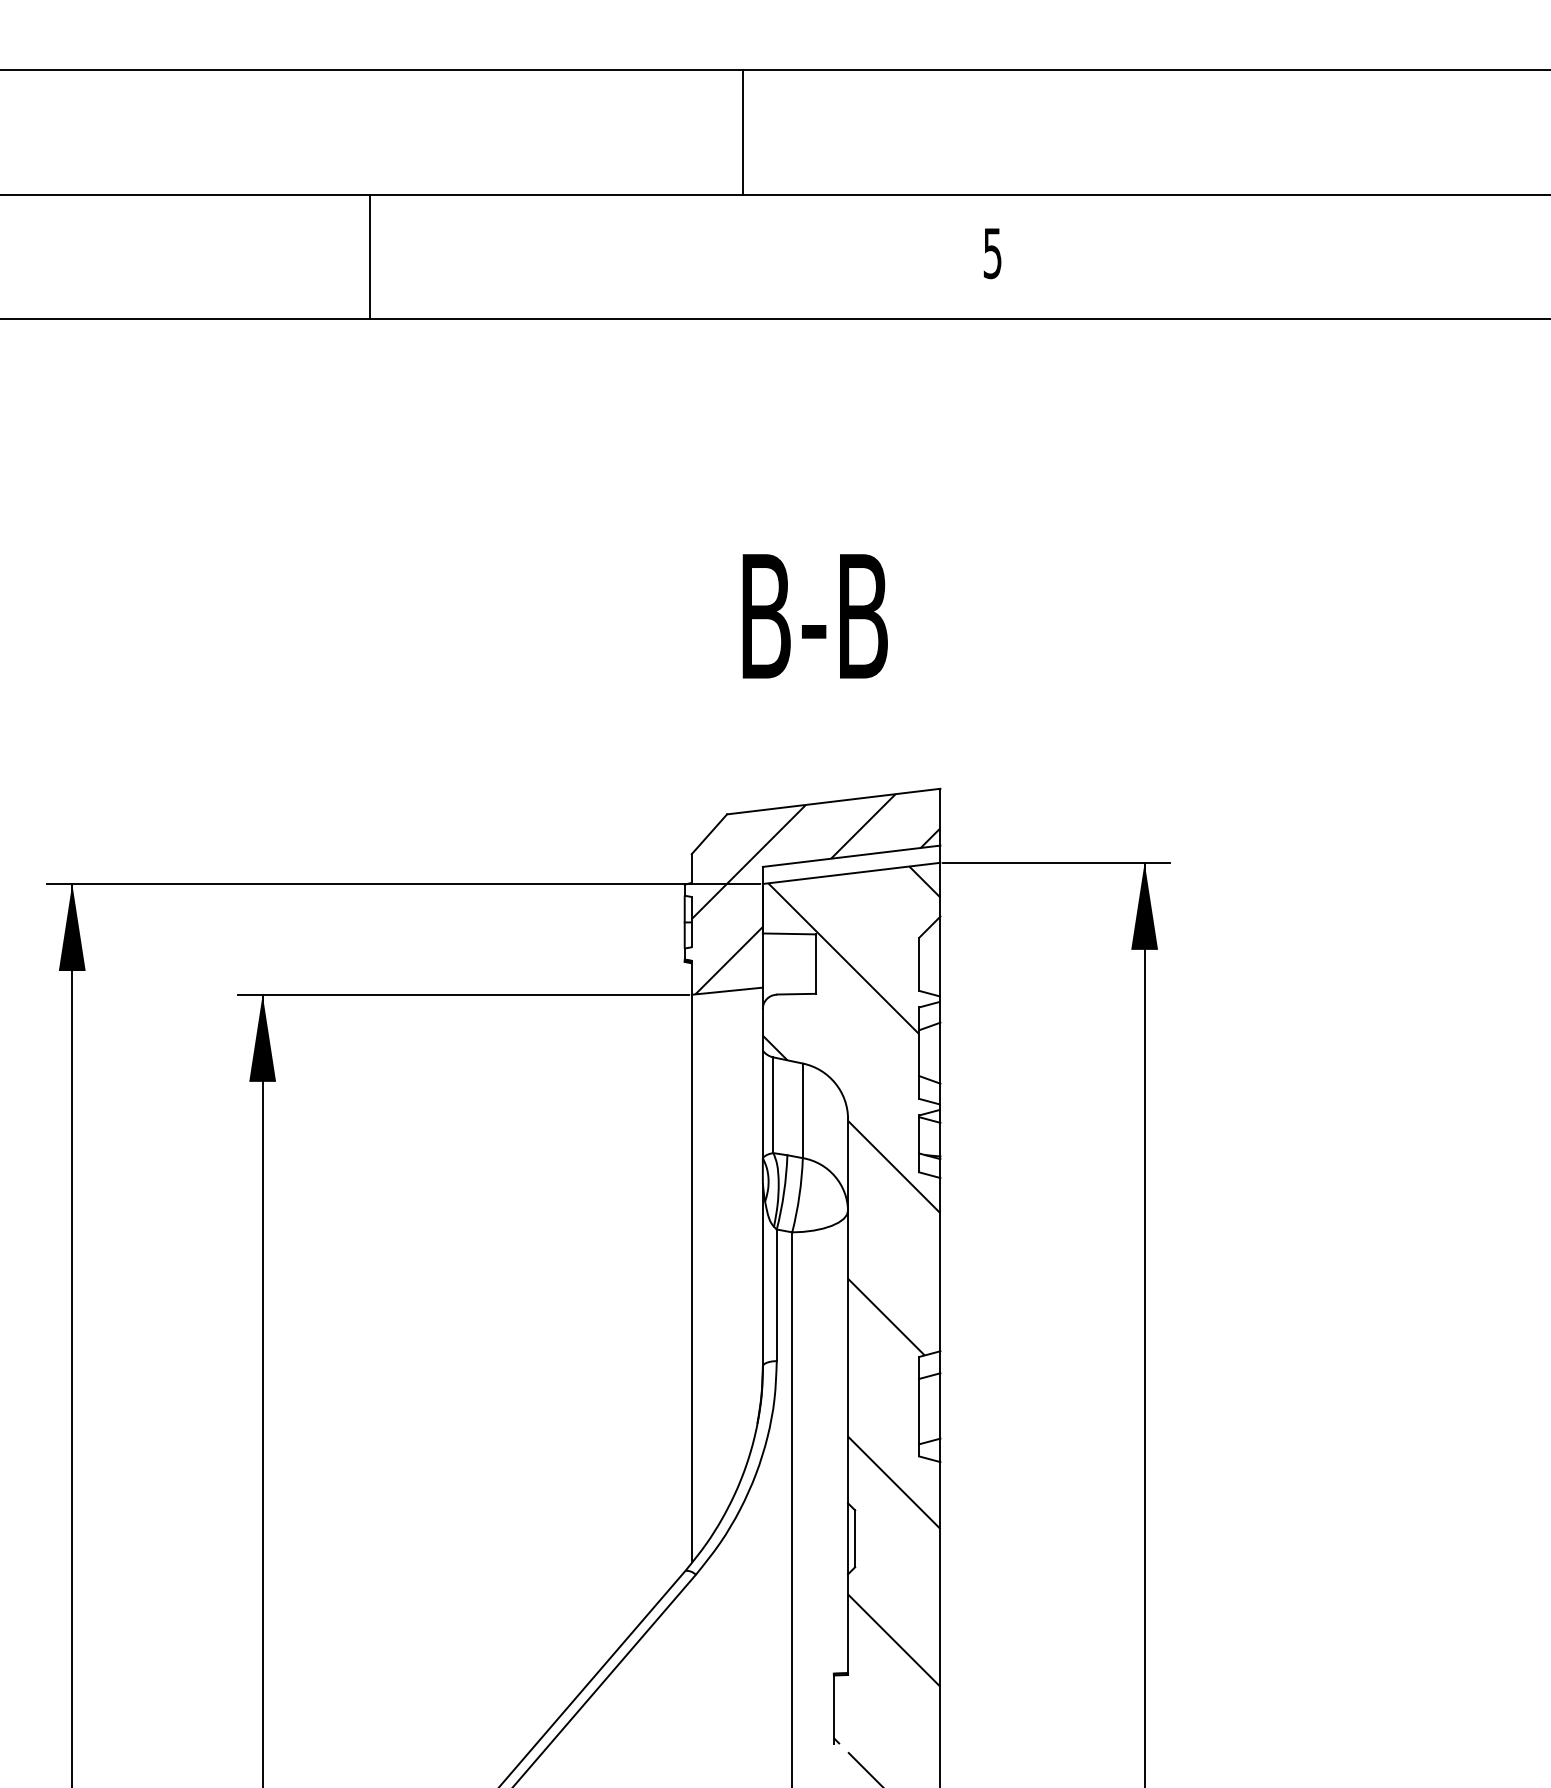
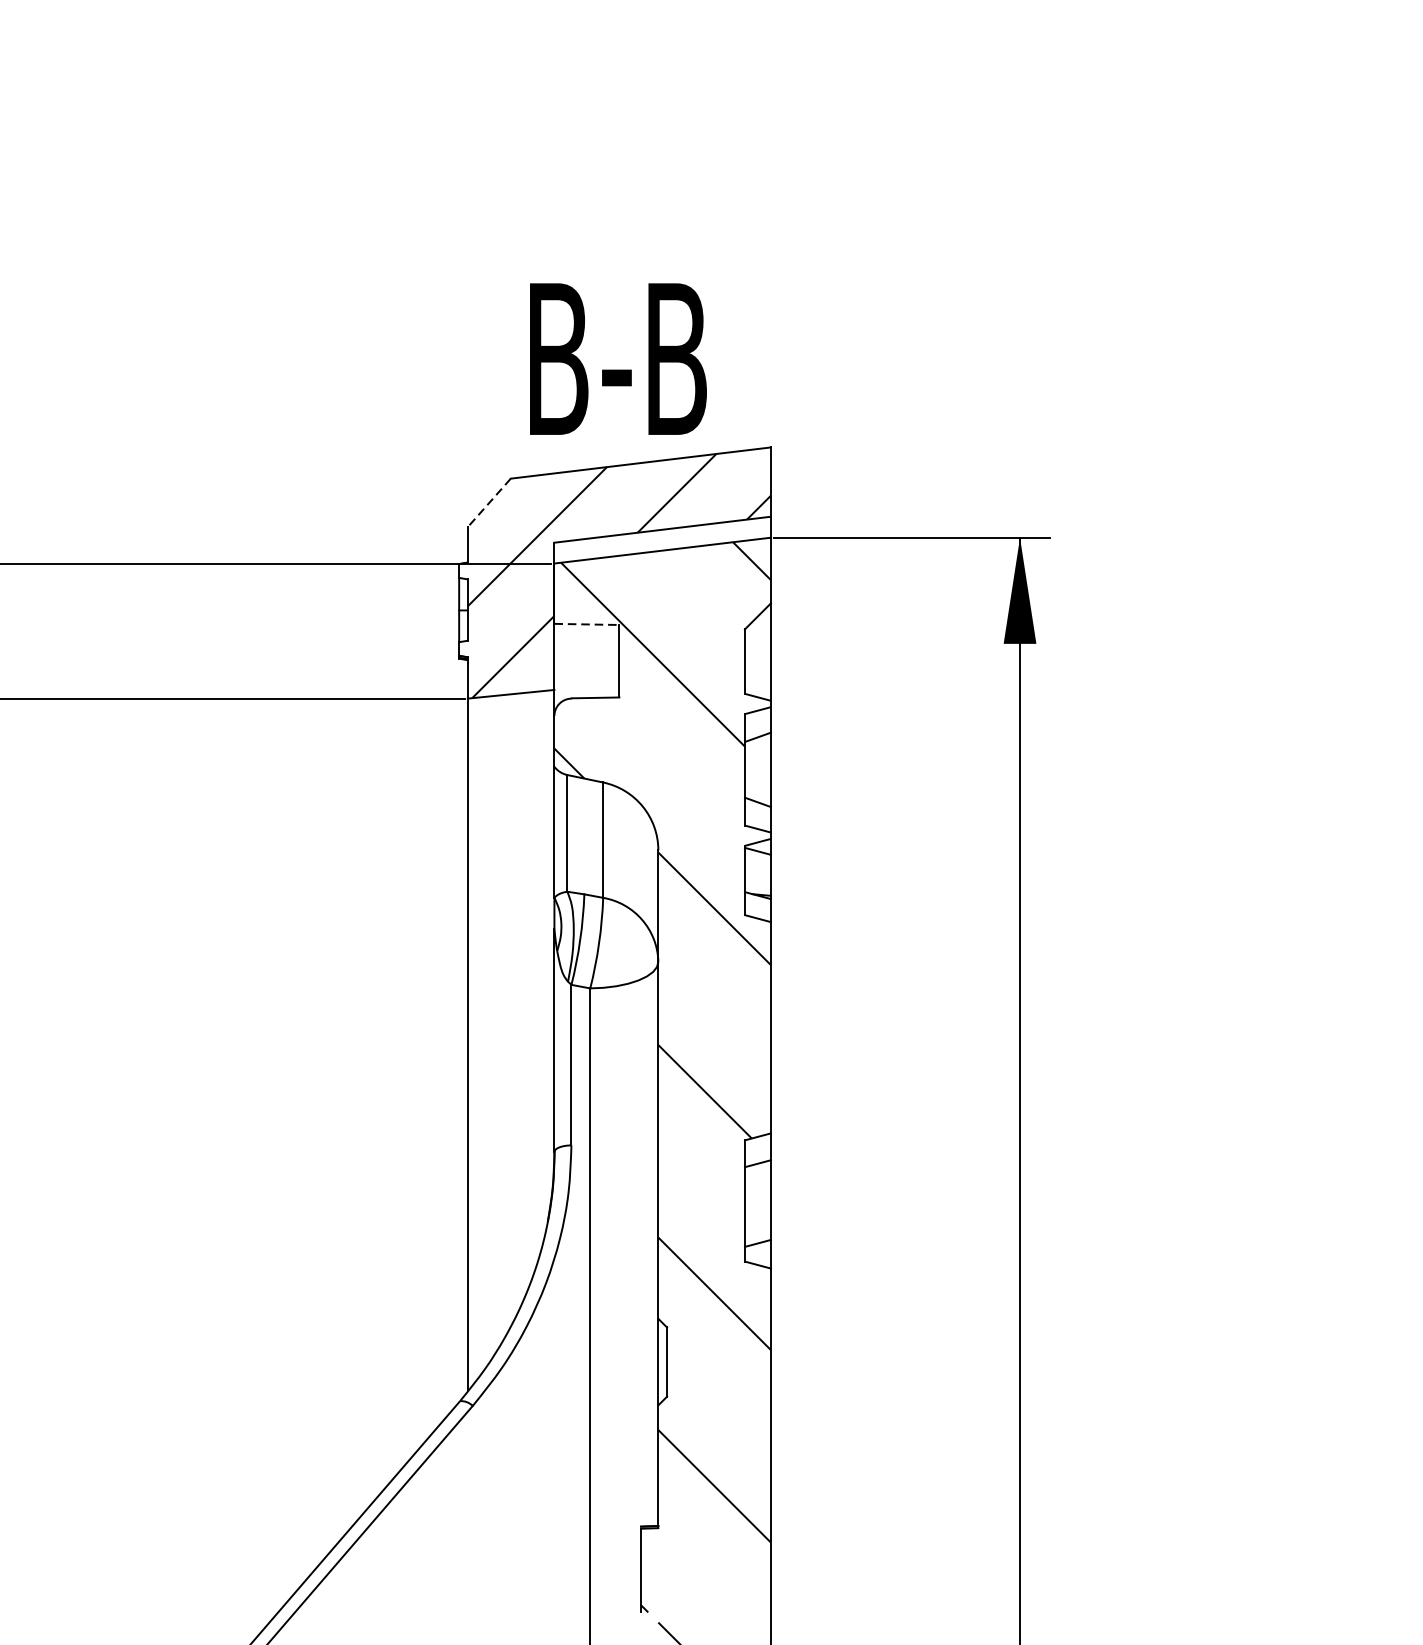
text: (814, 616) -> (617, 359), moved
line: (709, 834) -> (489, 503), solid -> dashed
line: (789, 933) -> (586, 623), solid -> dashed

